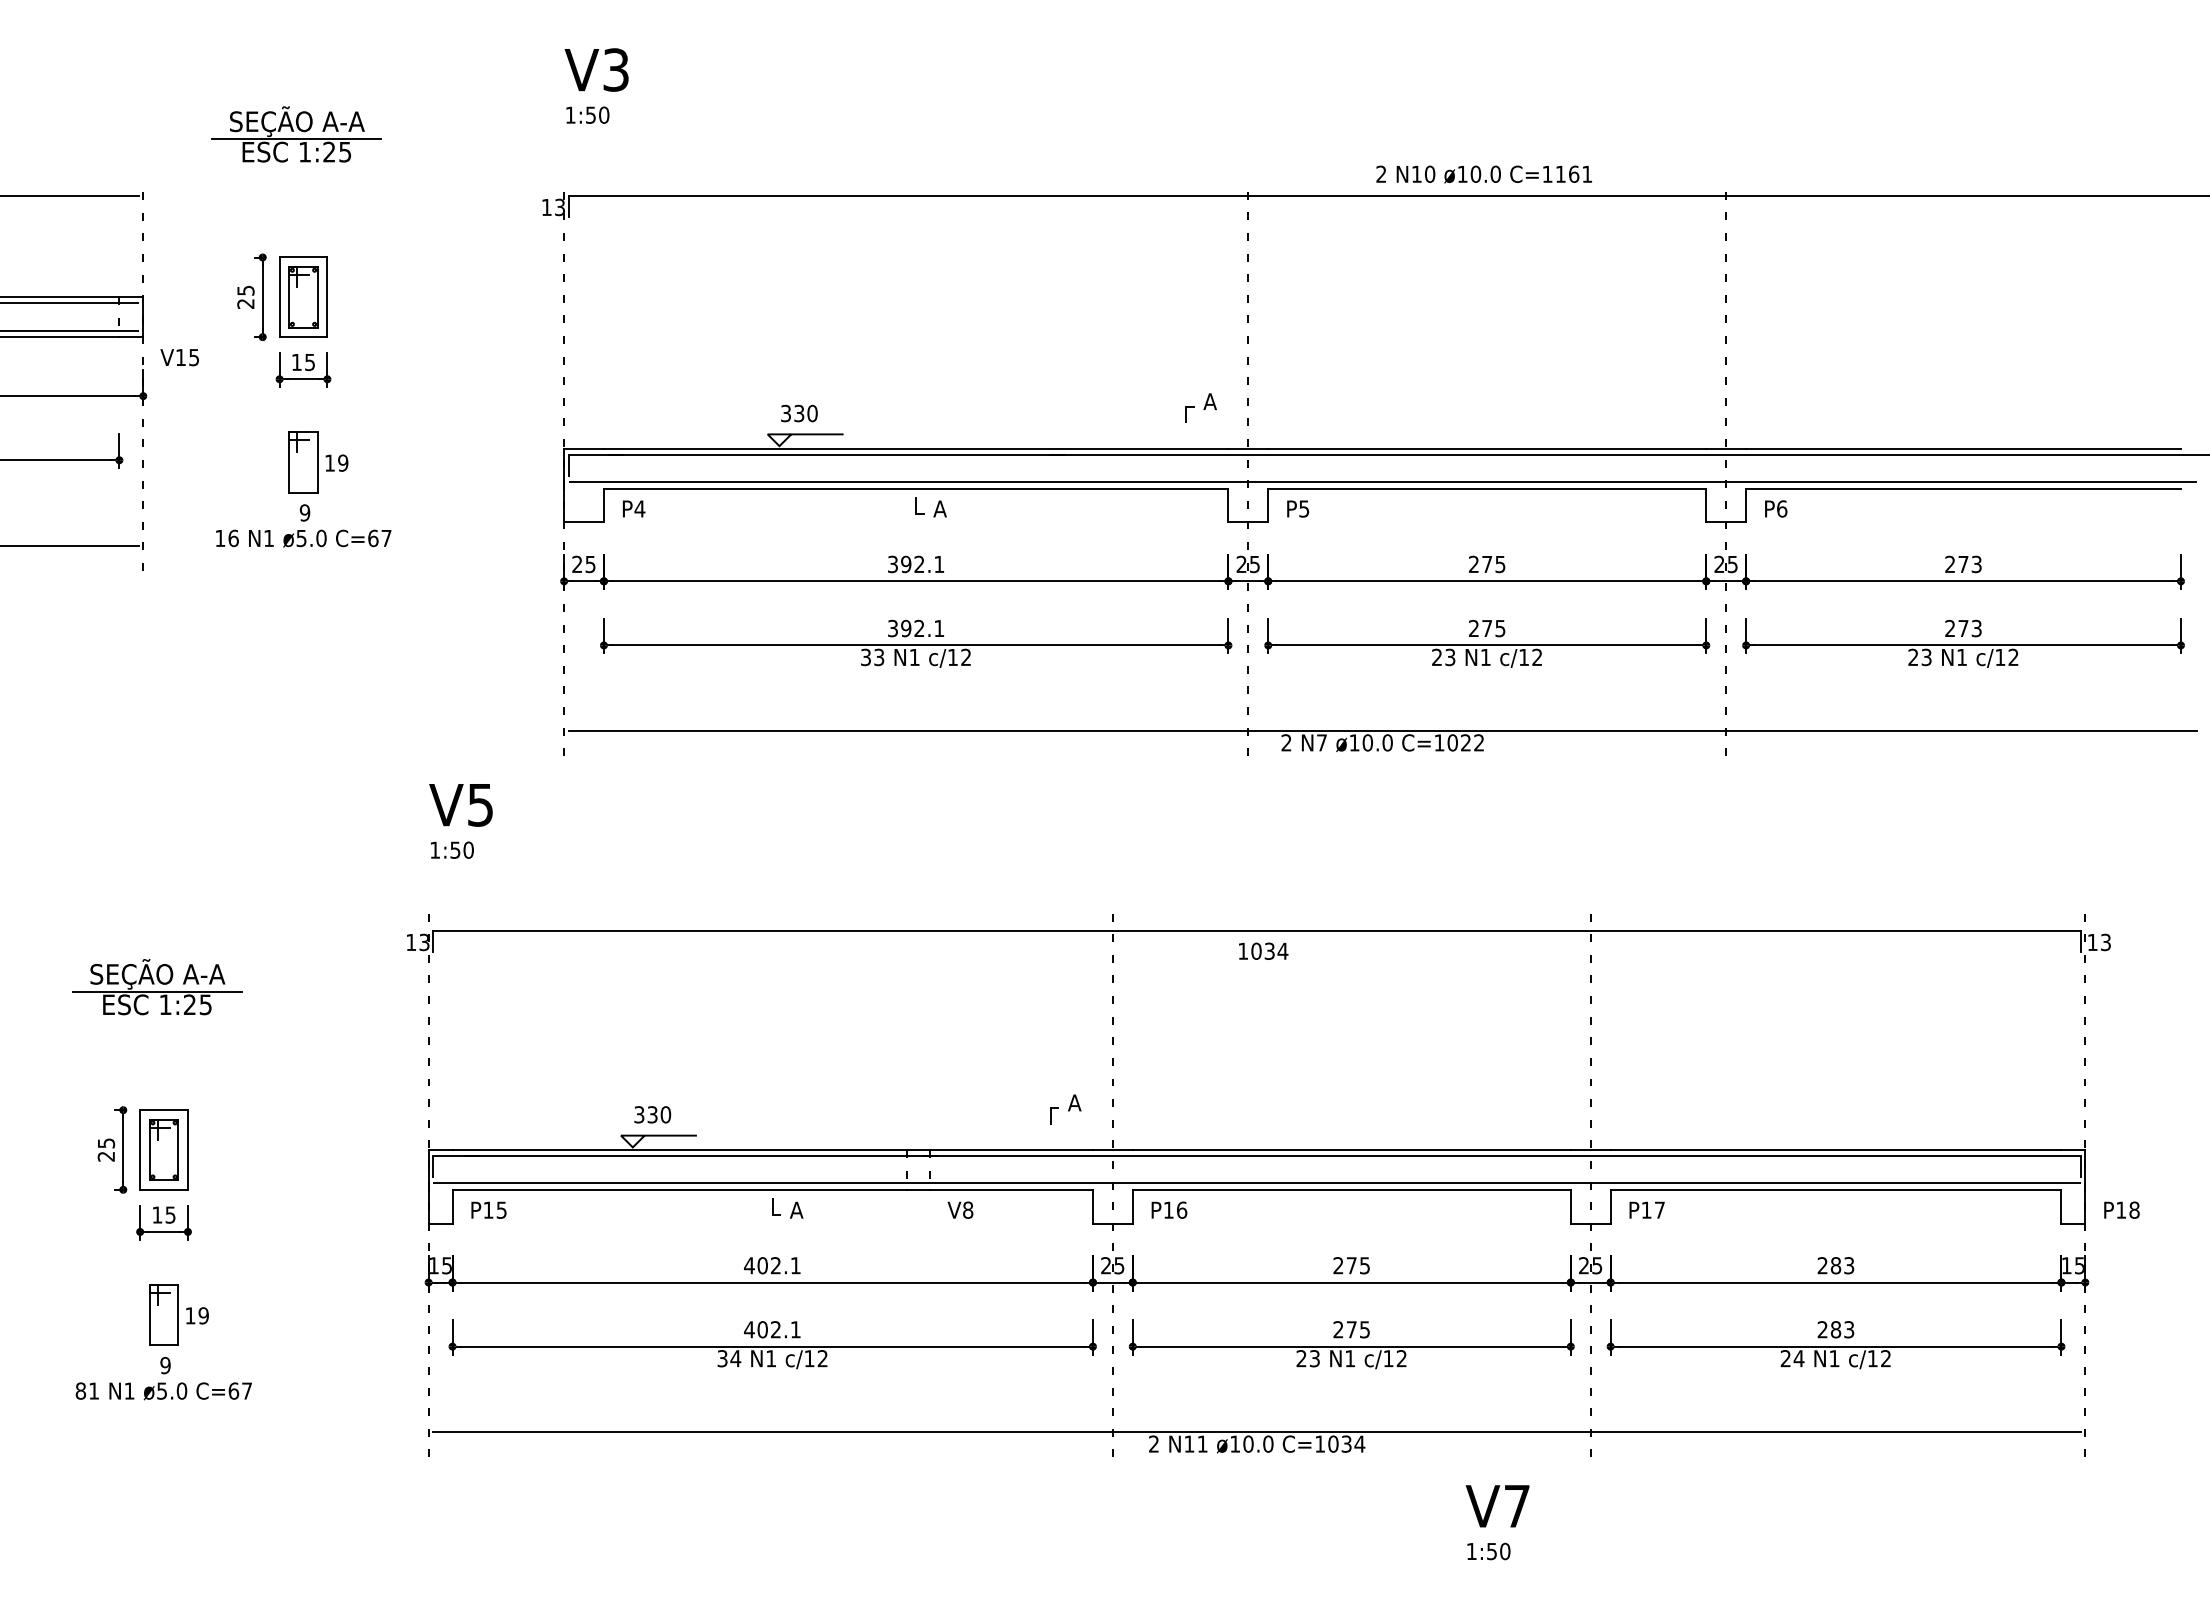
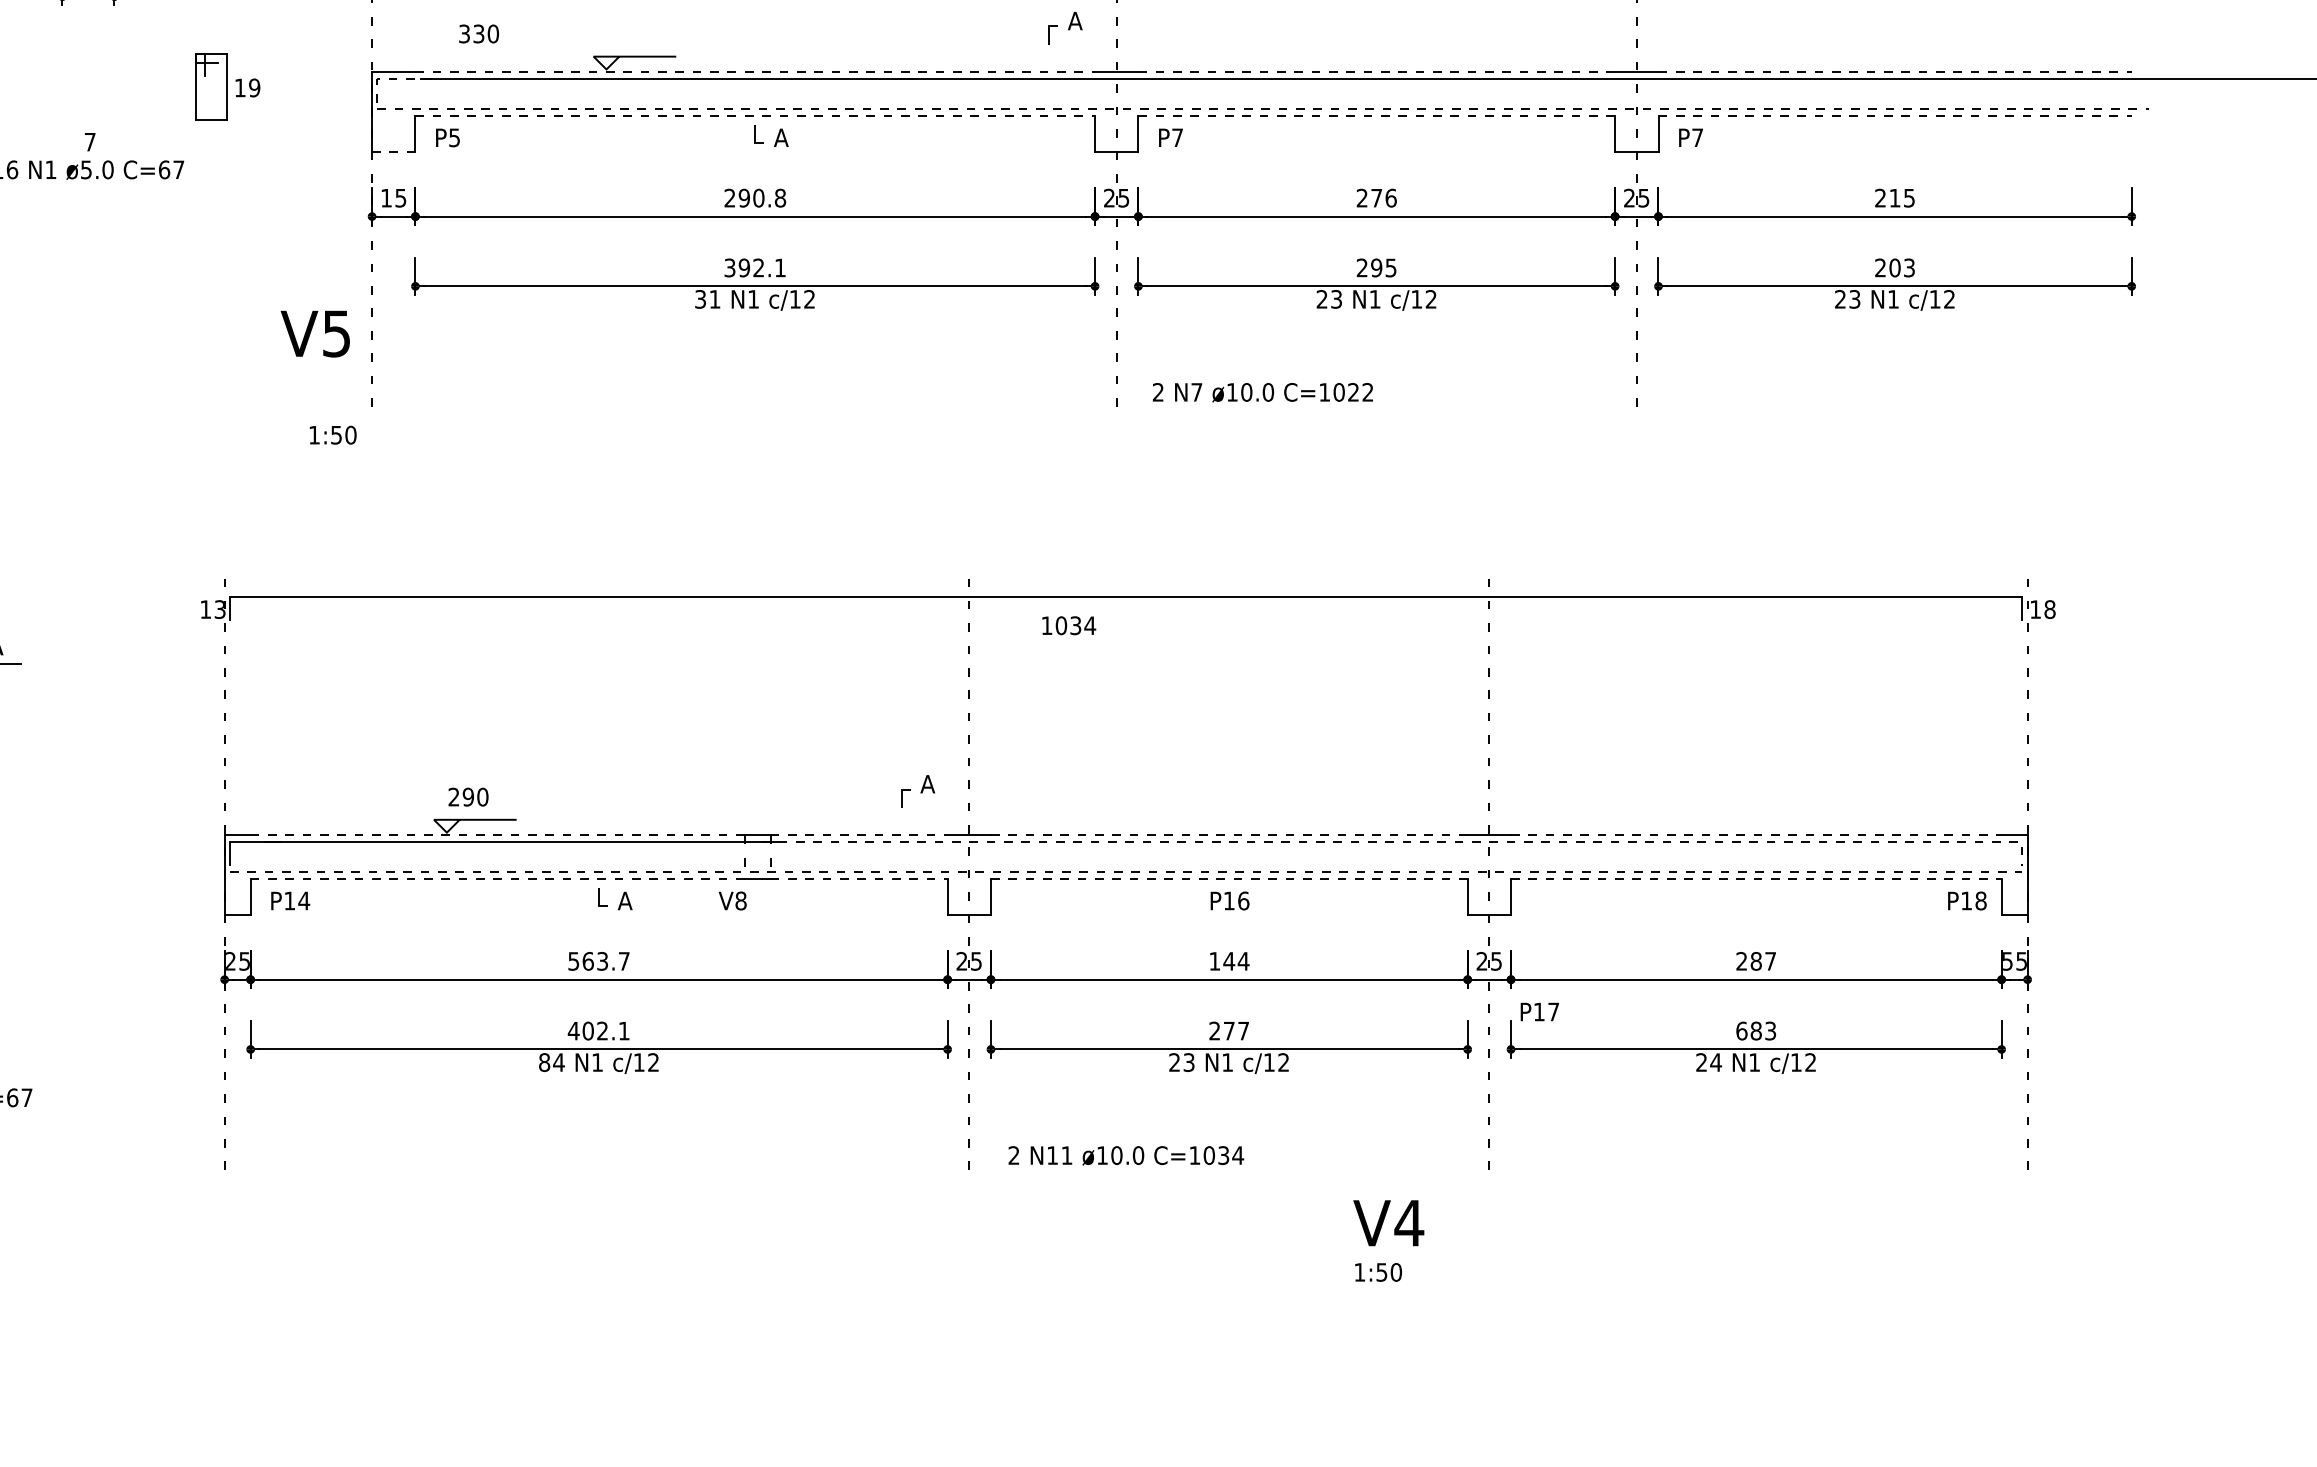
text: (799, 413) -> (479, 33), moved
line: (916, 448) -> (755, 72), solid -> dashed
line: (1487, 448) -> (1377, 72), solid -> dashed
line: (1964, 448) -> (1896, 72), solid -> dashed
line: (584, 455) -> (394, 79), solid -> dashed
part: (318, 462) -> (227, 87), moved
line: (1383, 482) -> (1263, 109), solid -> dashed
line: (916, 488) -> (755, 115), solid -> dashed
line: (1487, 488) -> (1377, 115), solid -> dashed
line: (1964, 488) -> (1896, 115), solid -> dashed
text: (639, 508) -> (454, 137), P4 -> P5
text: (1304, 508) -> (1177, 137), P5 -> P7
text: (1782, 508) -> (1698, 137), P6 -> P7
text: (304, 512) -> (89, 141), 9 -> 7
line: (584, 522) -> (394, 152), solid -> dashed
text: (577, 563) -> (386, 197), 25 -> 15
text: (1969, 563) -> (1901, 197), 273 -> 215
text: (916, 564) -> (755, 198), 392.1 -> 290.8
text: (1500, 564) -> (1391, 198), 275 -> 276
text: (1487, 628) -> (1377, 267), 275 -> 295
text: (1963, 628) -> (1895, 267), 273 -> 203
text: (879, 657) -> (715, 299), 33 -> 31
line: (1382, 730) -> (1262, 378), removed
text: (460, 805) -> (314, 334), moved
text: (452, 849) -> (333, 434), moved
text: (2105, 942) -> (2049, 609), 13 -> 18
text: (1263, 950) -> (1069, 624), moved
text: (645, 1114) -> (460, 796), 330 -> 290
line: (680, 1149) -> (498, 834), solid -> dashed
line: (1012, 1149) -> (860, 834), solid -> dashed
line: (1352, 1149) -> (1230, 834), solid -> dashed
line: (1836, 1149) -> (1756, 834), solid -> dashed
line: (1512, 1156) -> (1404, 842), solid -> dashed
line: (1256, 1183) -> (1125, 871), solid -> dashed
line: (680, 1189) -> (498, 878), solid -> dashed
line: (1012, 1189) -> (860, 878), solid -> dashed
line: (1352, 1189) -> (1230, 878), solid -> dashed
line: (1836, 1189) -> (1756, 878), solid -> dashed
text: (501, 1209) -> (303, 900), P15 -> P14
text: (960, 1209) -> (732, 900), moved
text: (1169, 1209) -> (1230, 900), moved
text: (1646, 1209) -> (1539, 1011), moved
text: (2121, 1209) -> (1966, 900), moved
text: (434, 1265) -> (231, 961), 15 -> 25
text: (772, 1265) -> (598, 961), 402.1 -> 563.7
text: (1351, 1265) -> (1229, 961), 275 -> 144
text: (1849, 1265) -> (1770, 961), 283 -> 287
text: (2066, 1265) -> (2007, 961), 15 -> 55
text: (1364, 1329) -> (1243, 1030), 275 -> 277
text: (1822, 1329) -> (1741, 1030), 283 -> 683
text: (722, 1358) -> (544, 1062), 34 -> 84
line: (1256, 1432) -> (1125, 1142), removed
text: (1516, 1506) -> (1408, 1223), V7 -> V4

